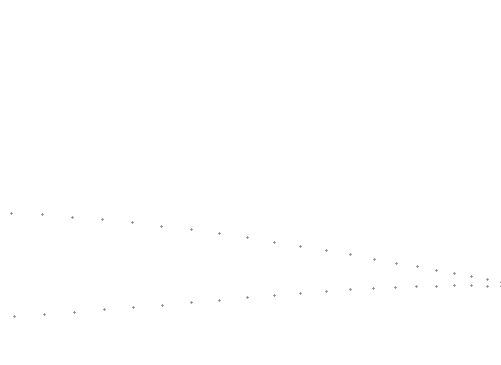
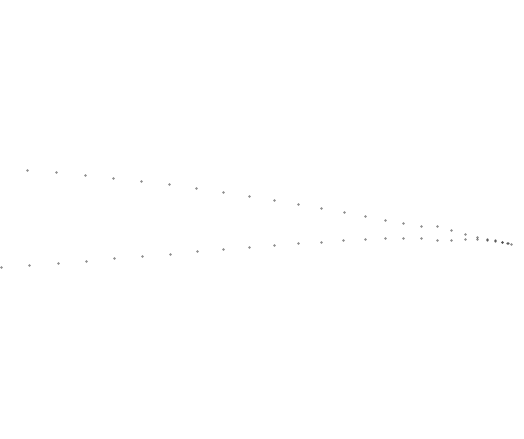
part: (471, 280) -> (437, 233), size x1.6
part: (487, 282) -> (452, 235), size x1.6

